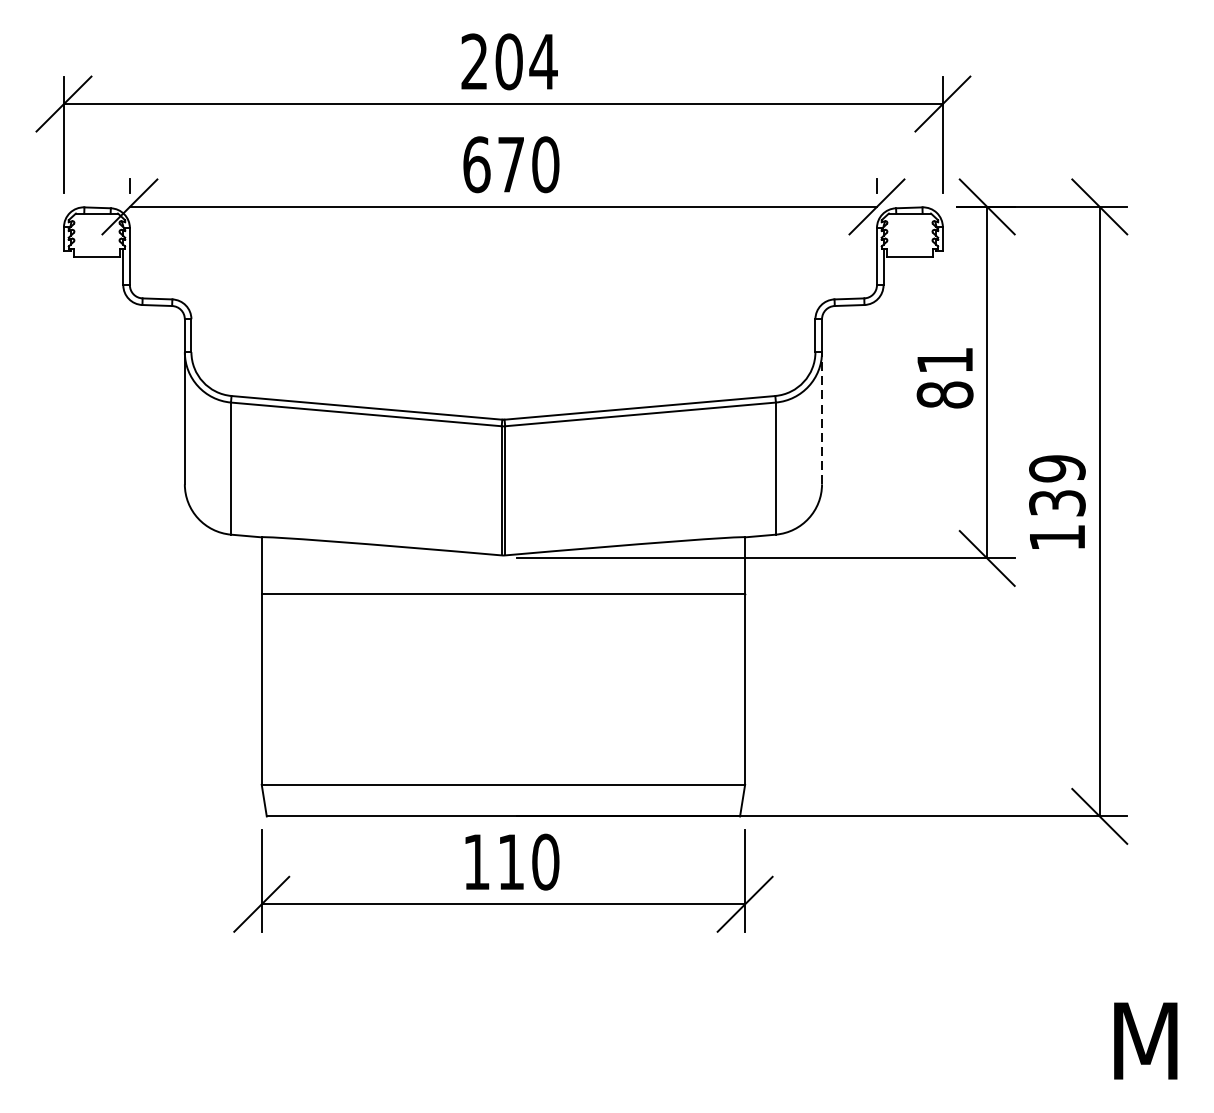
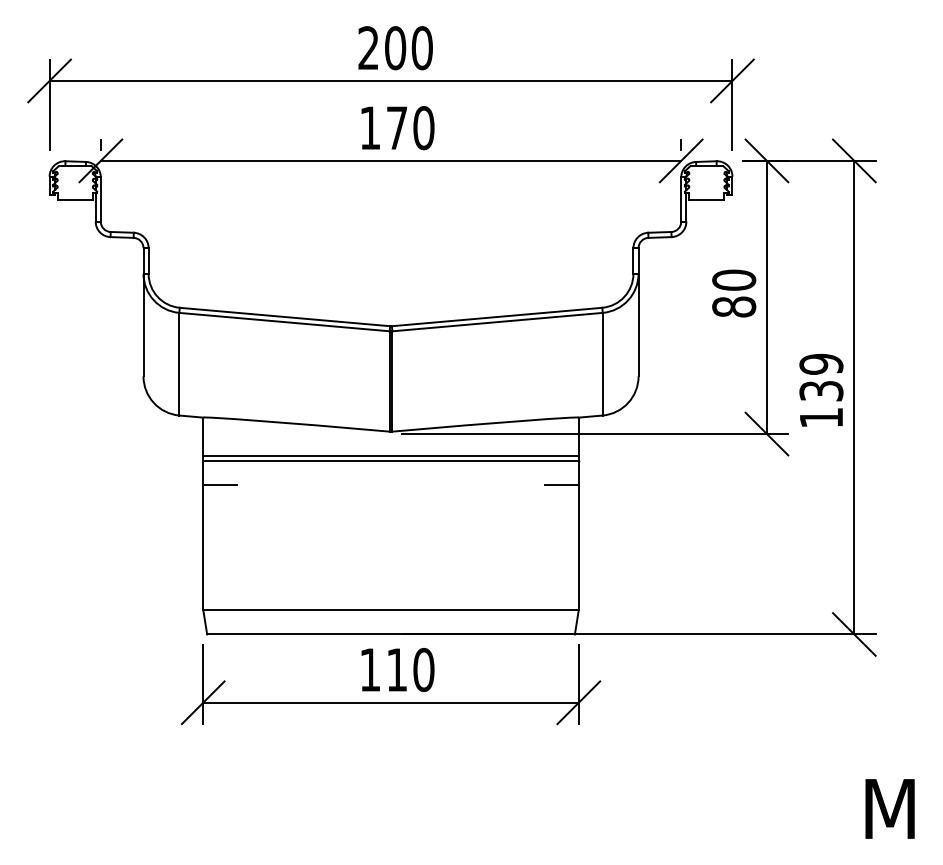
text: (543, 62) -> (422, 48), 204 -> 200
text: (477, 165) -> (370, 128), 670 -> 170
text: (945, 359) -> (734, 279), 81 -> 80
line: (821, 417) -> (638, 324), dashed -> solid
line: (502, 587) -> (390, 456), added
line: (283, 624) -> (220, 485), added
line: (722, 624) -> (561, 485), added

